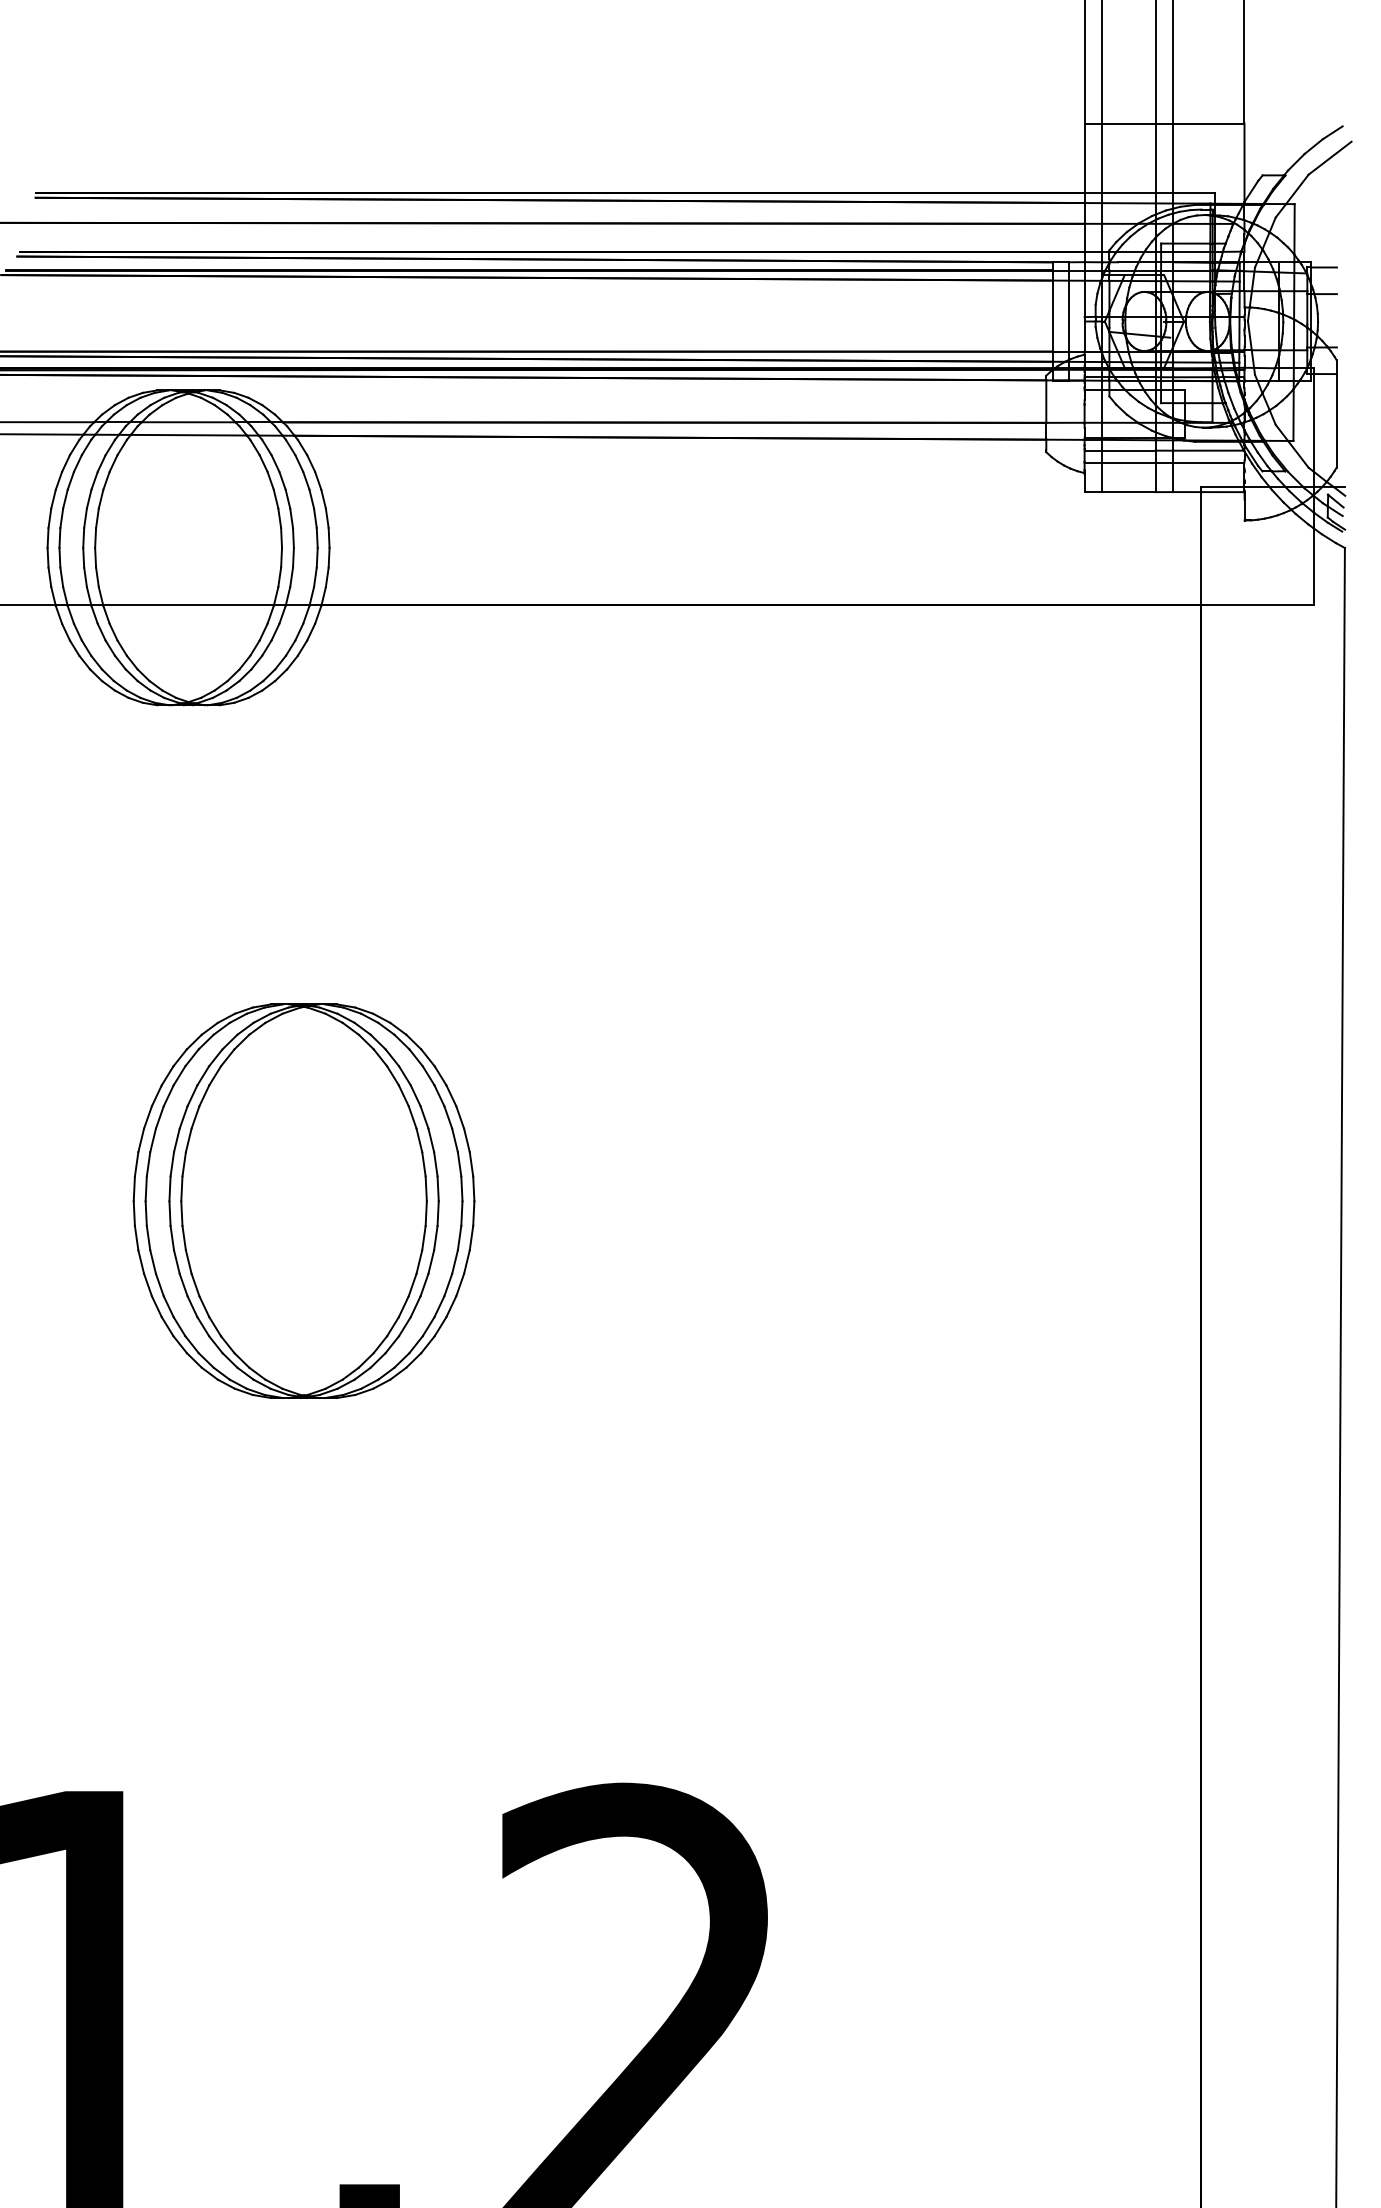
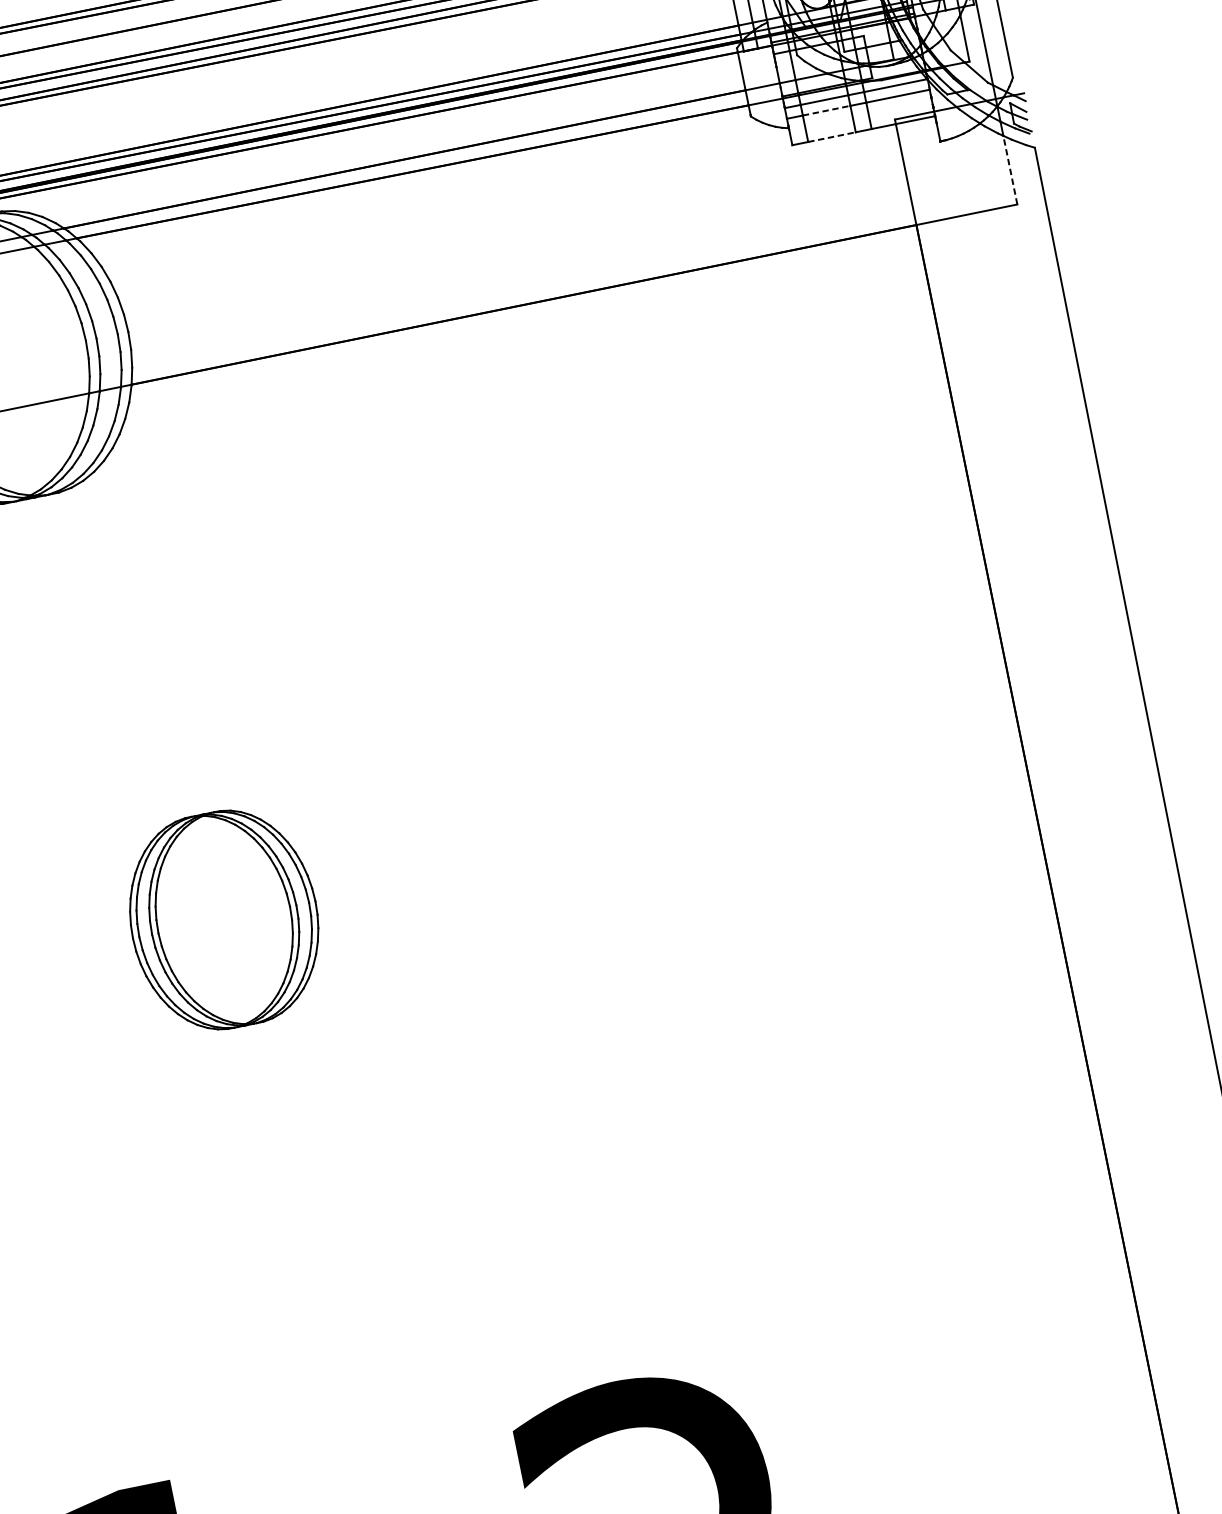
line: (1129, 462) -> (827, 110), solid -> dashed
line: (1129, 492) -> (832, 137), solid -> dashed
line: (1313, 566) -> (1010, 170), solid -> dashed
part: (303, 1200) -> (223, 919), size x0.6

